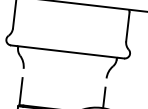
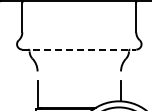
line: (67, 51) -> (79, 49), solid -> dashed

